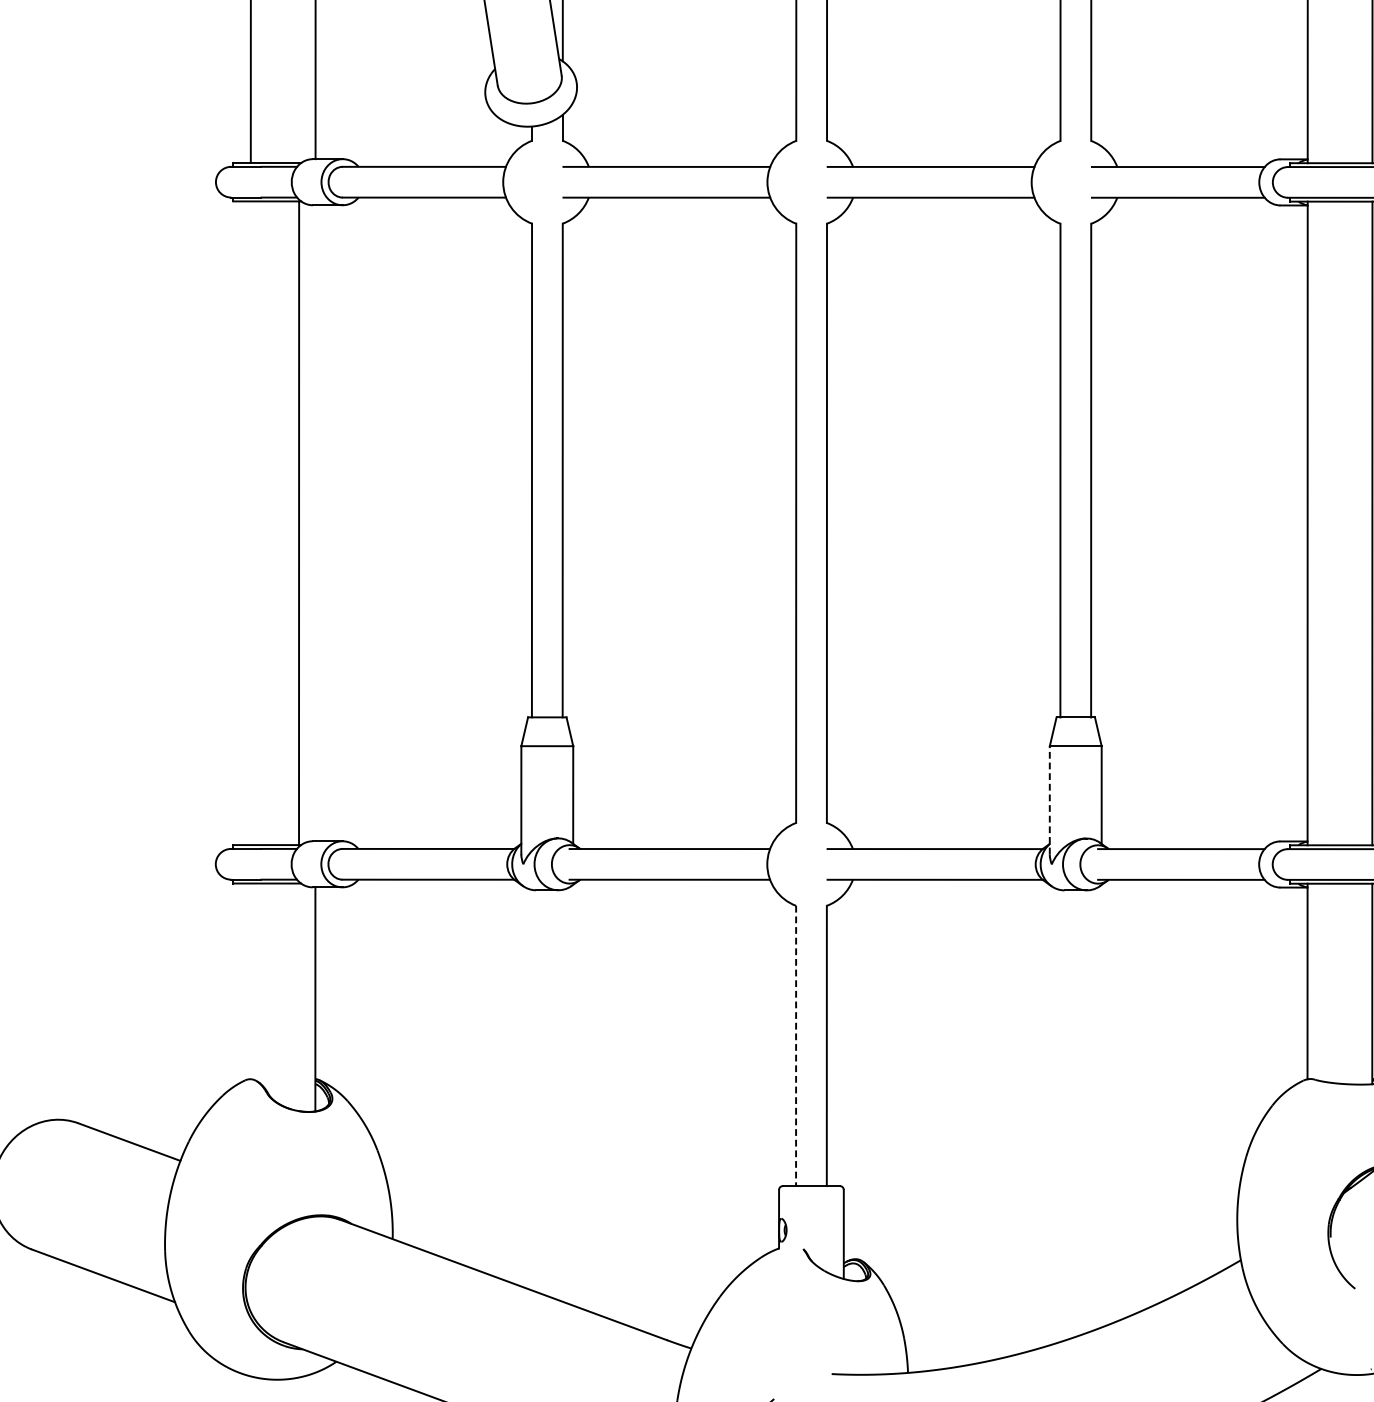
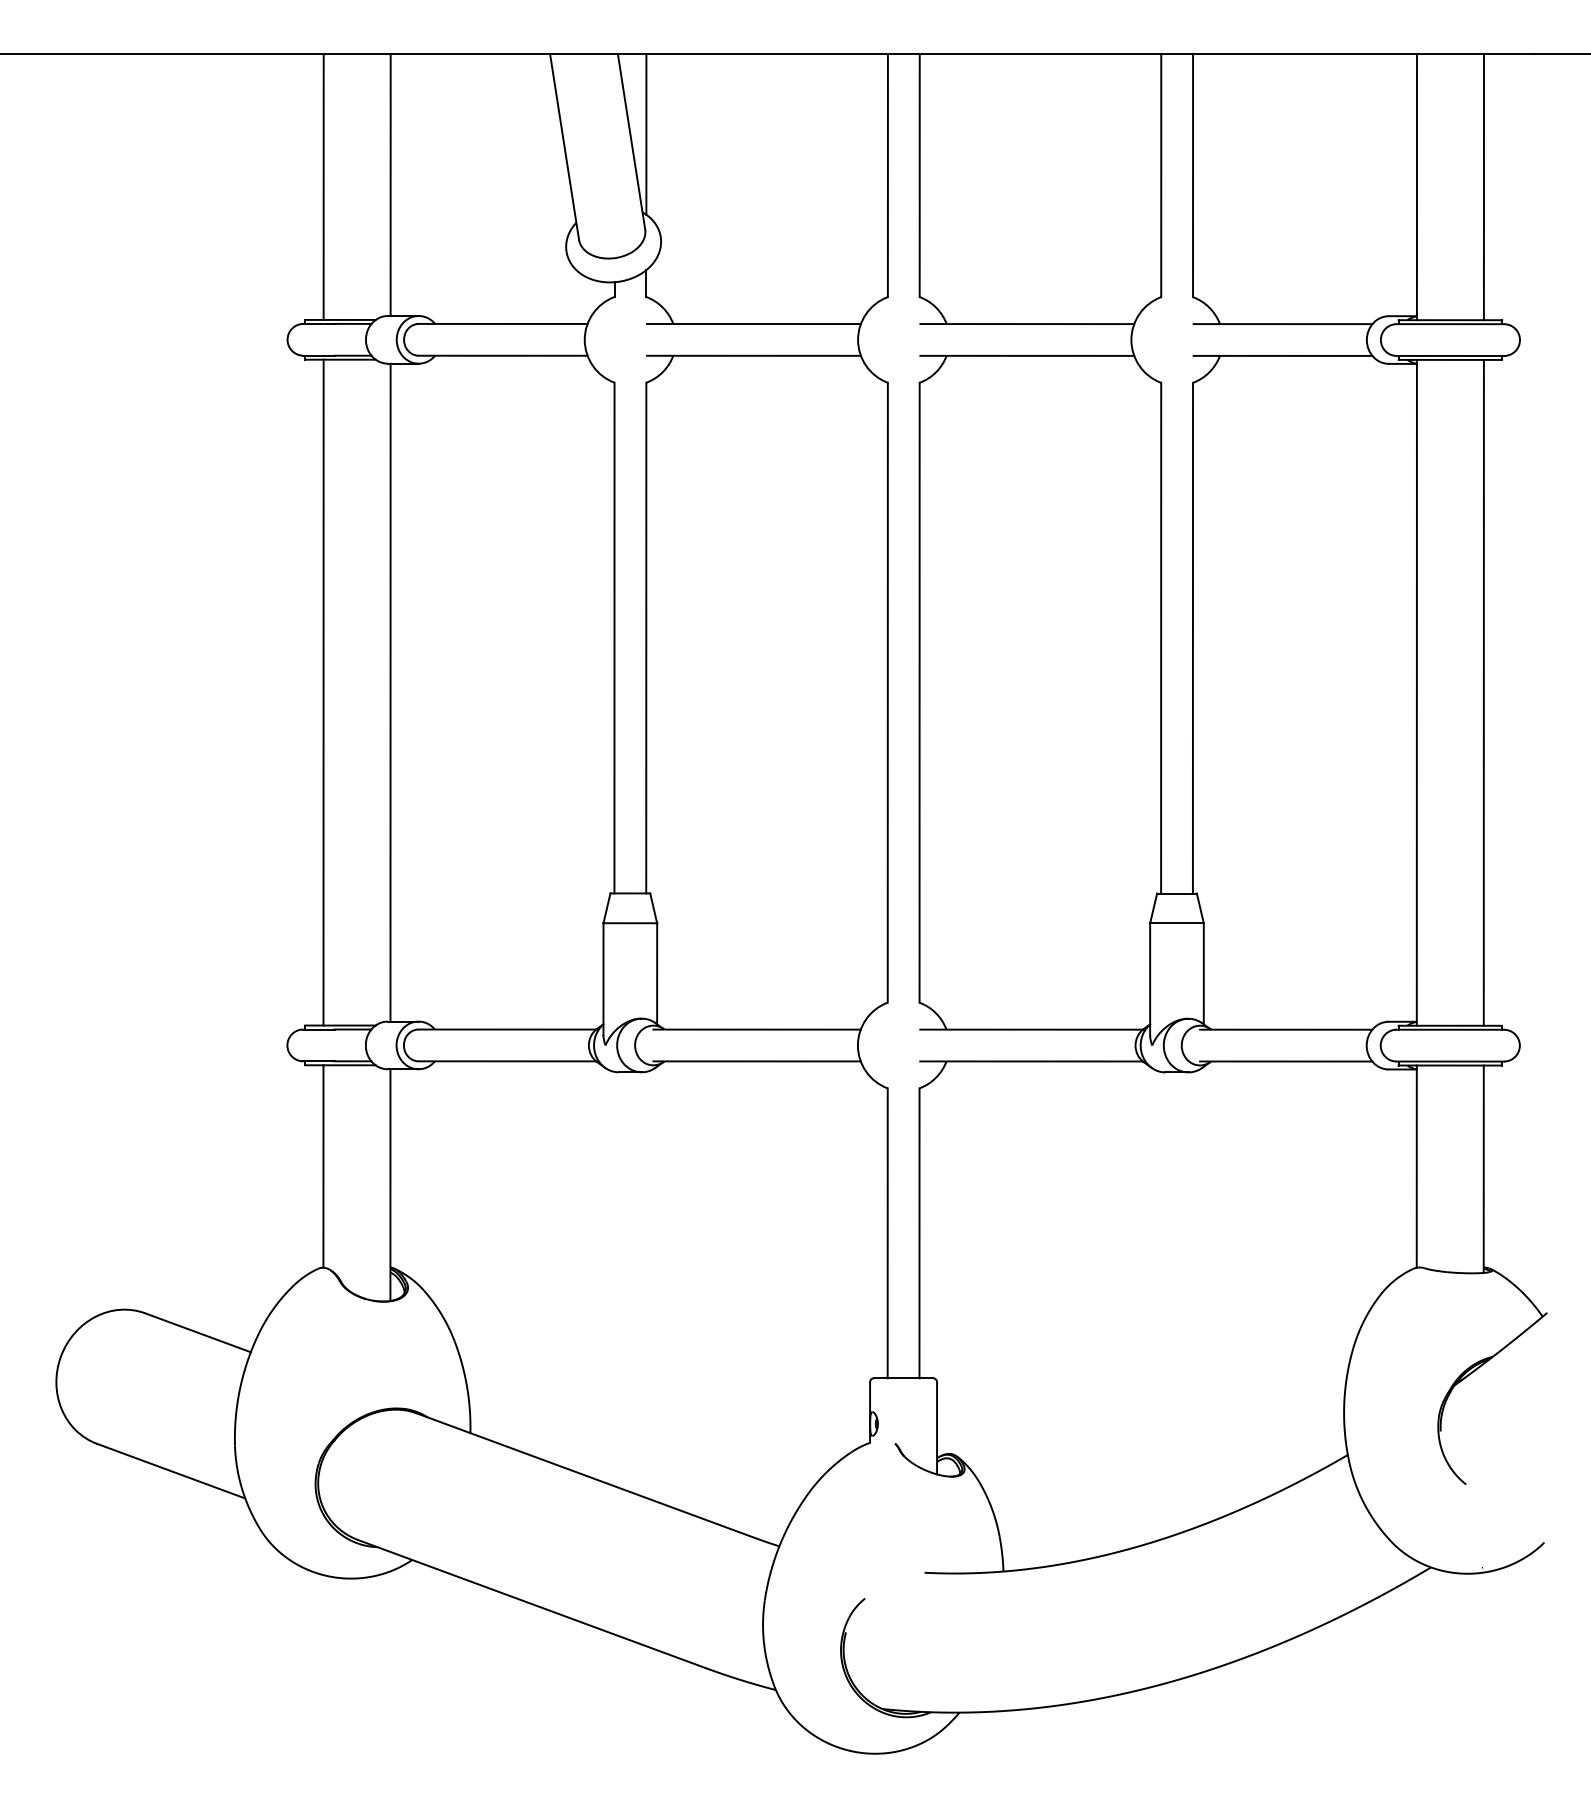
line: (299, 523) -> (323, 692), moved
line: (315, 523) -> (390, 692), added
line: (1050, 800) -> (1150, 979), dashed -> solid
line: (250, 981) -> (323, 1166), added
line: (795, 1046) -> (887, 1233), dashed -> solid

